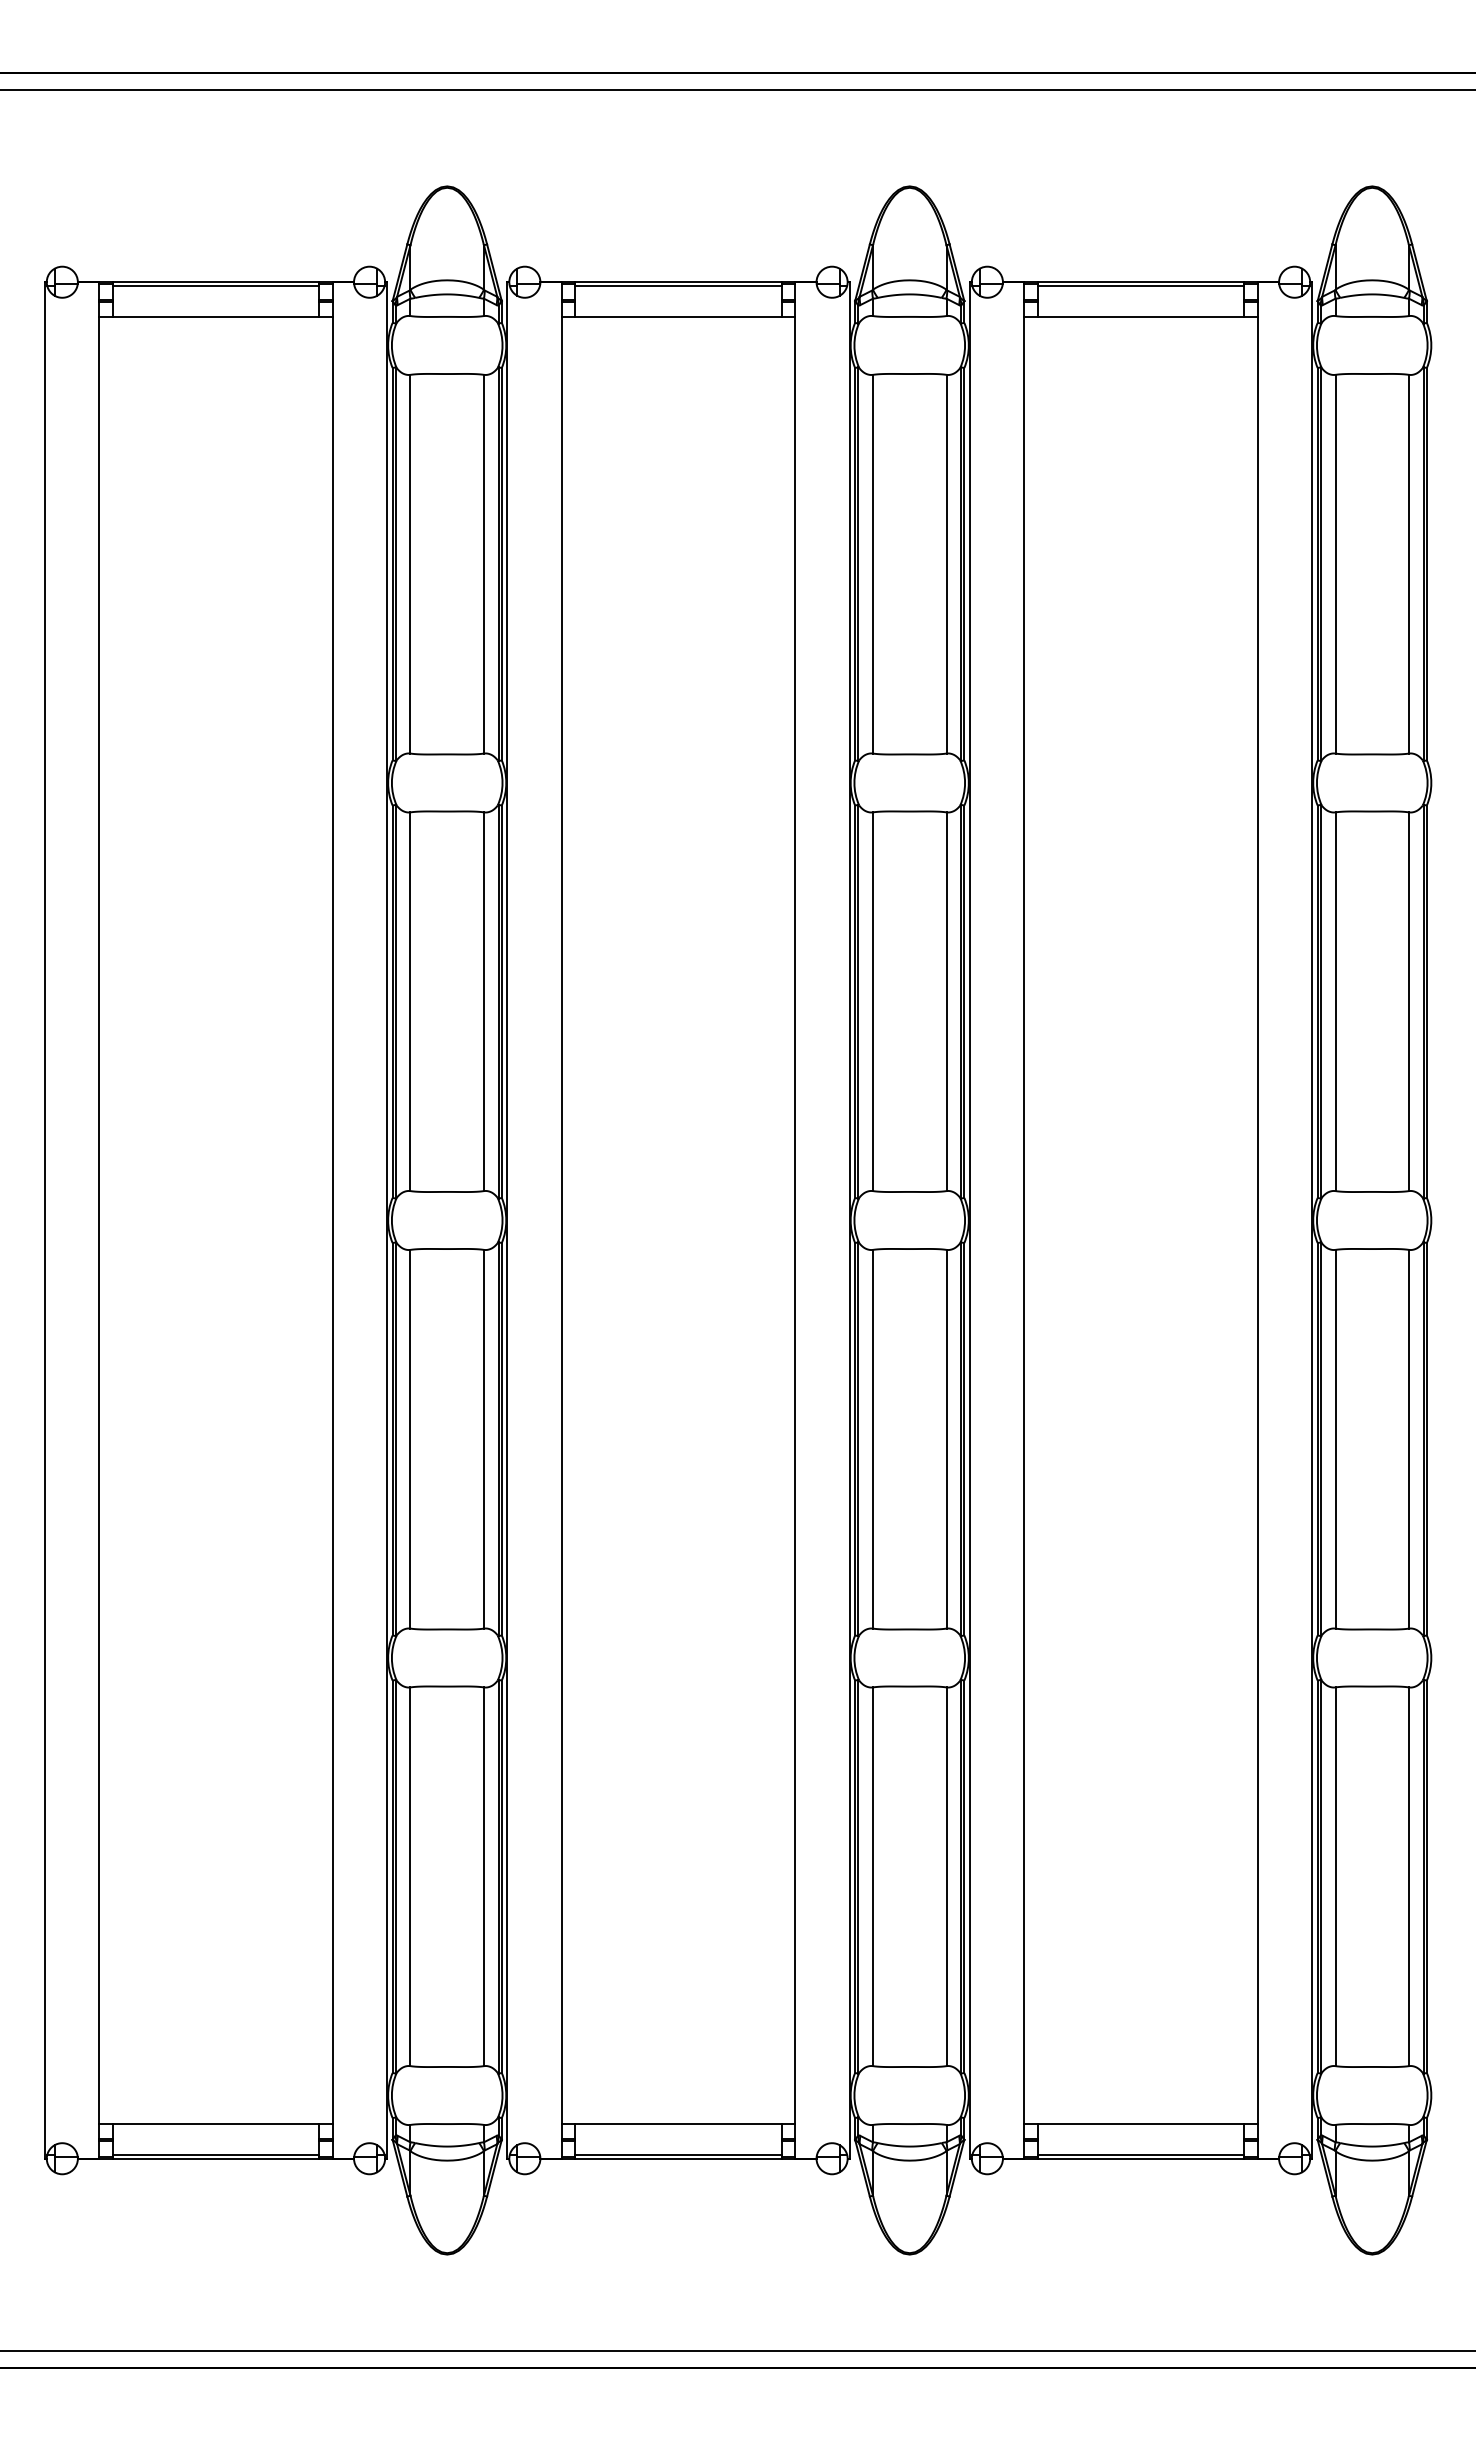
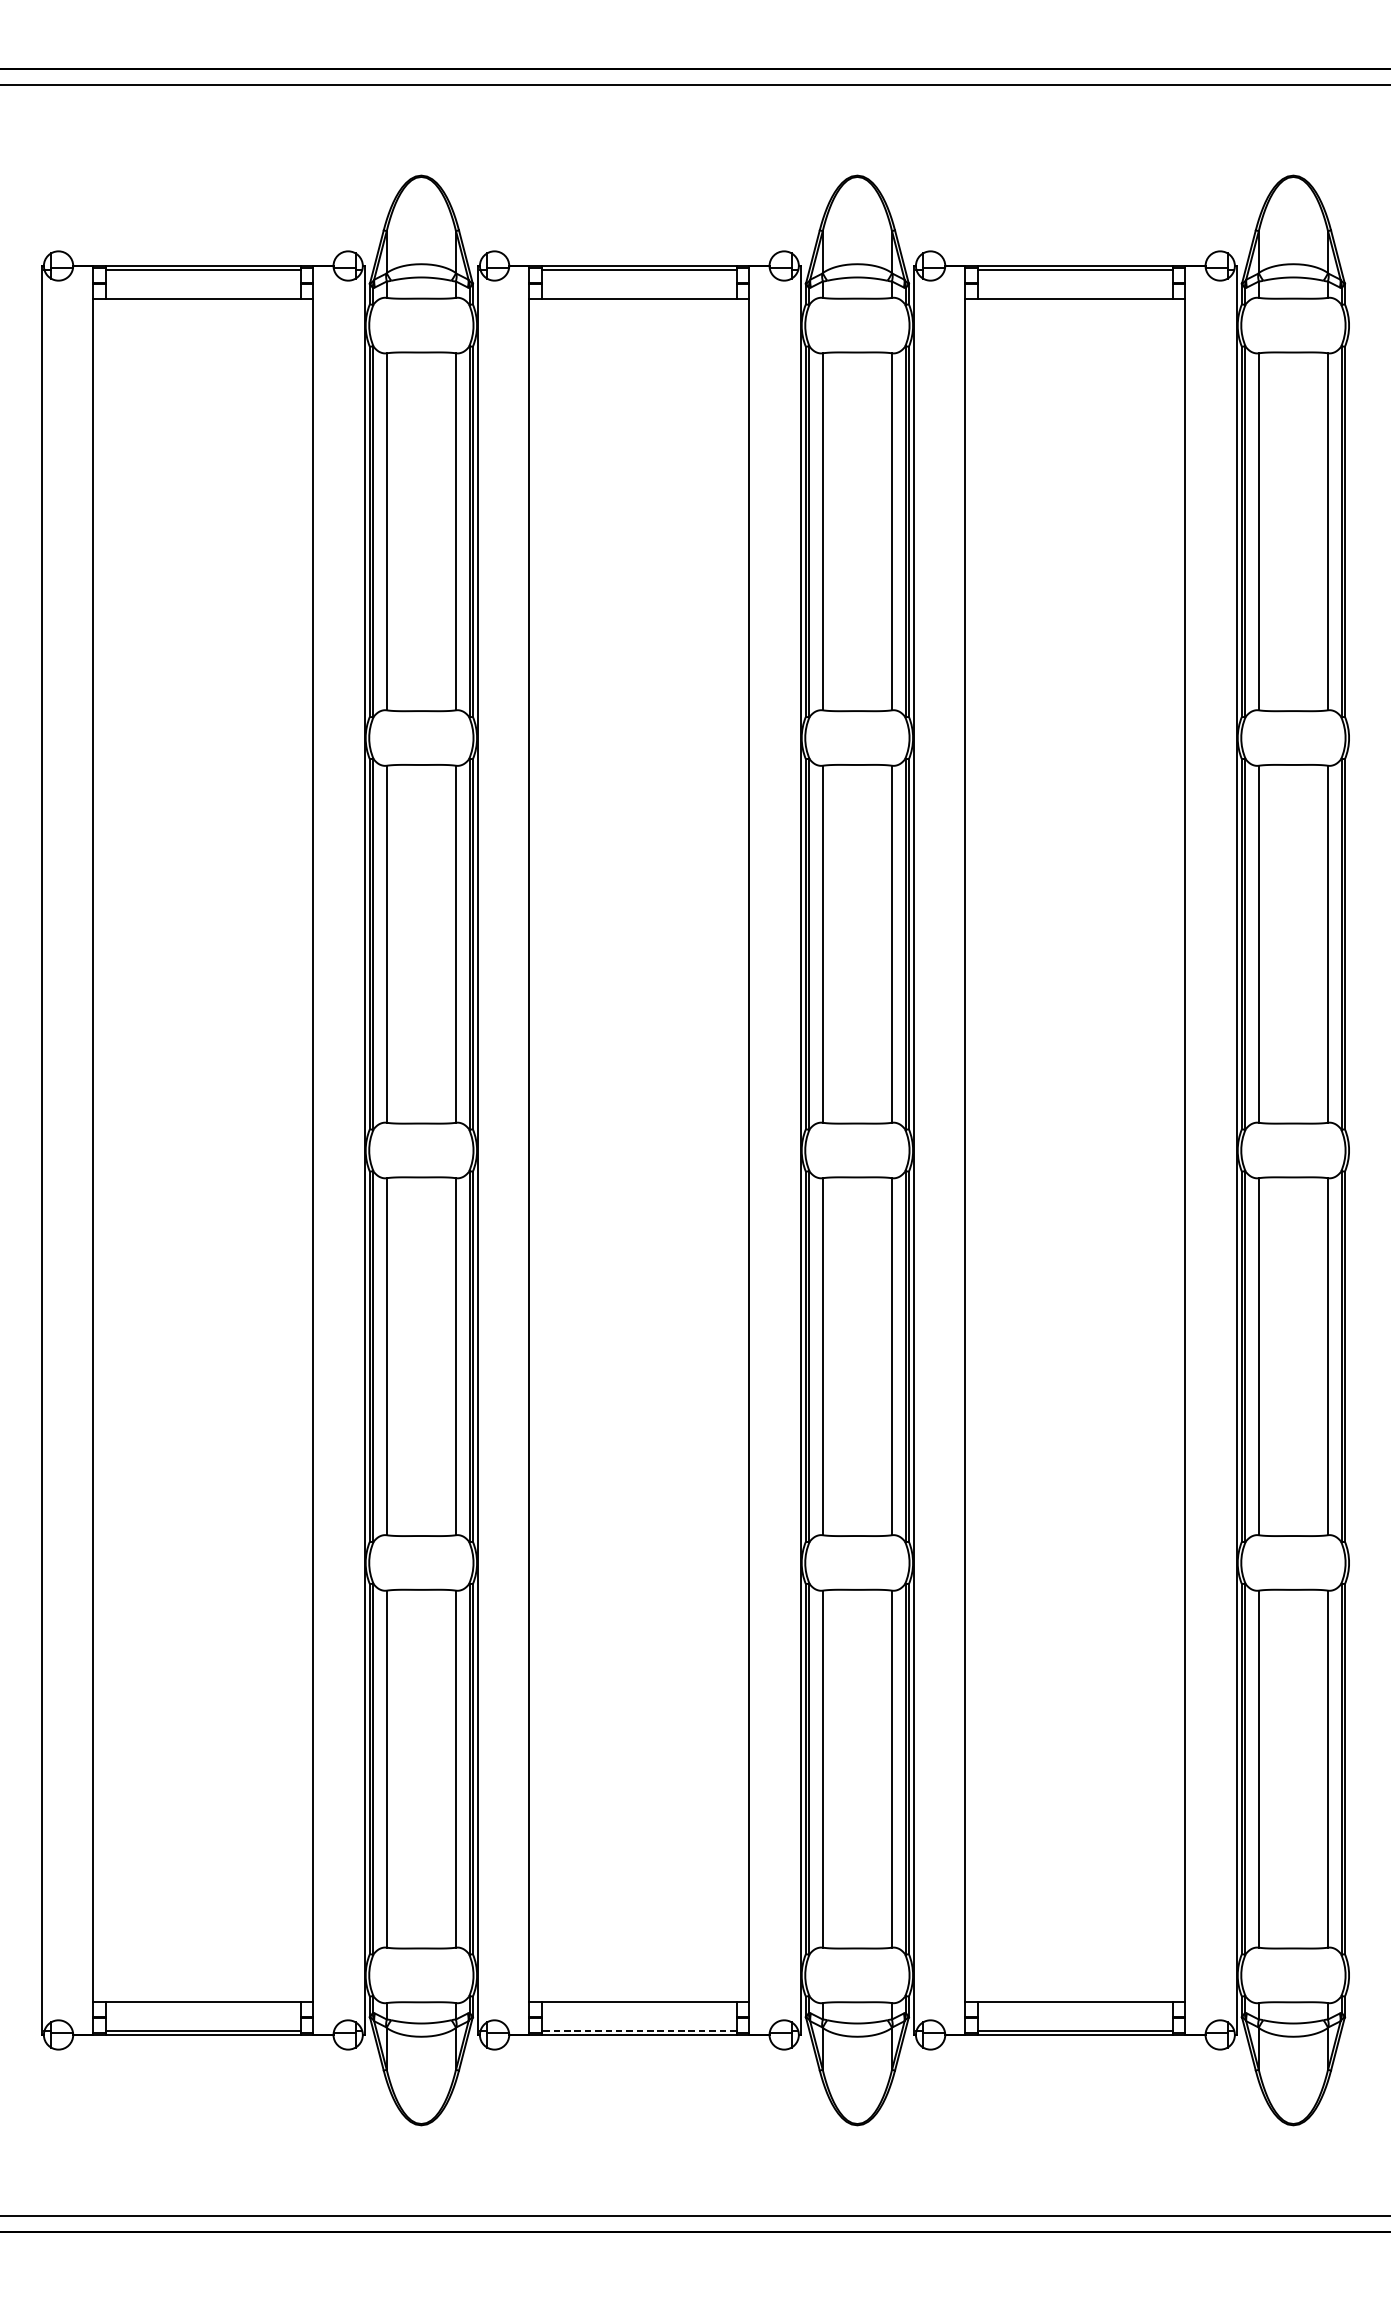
line: (677, 2154) -> (638, 2030), solid -> dashed

